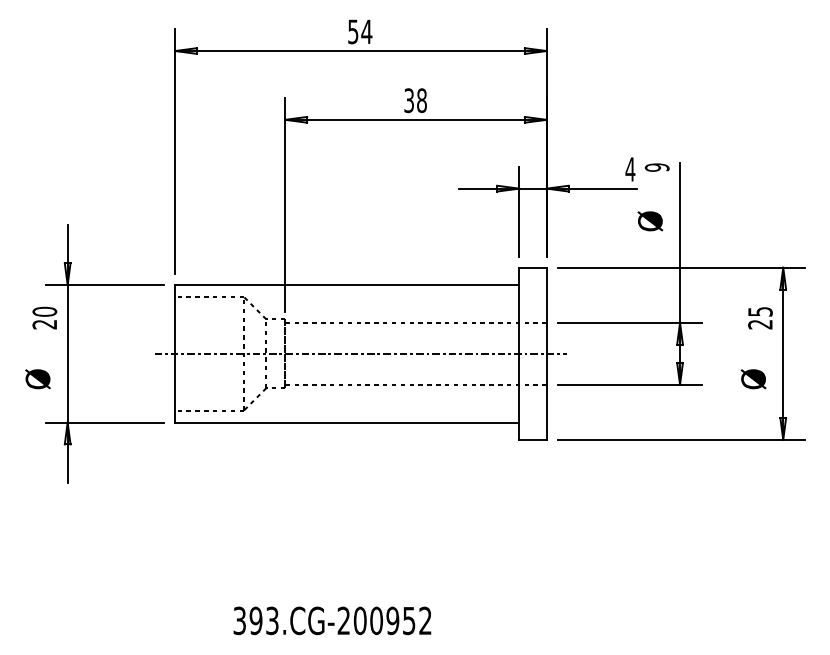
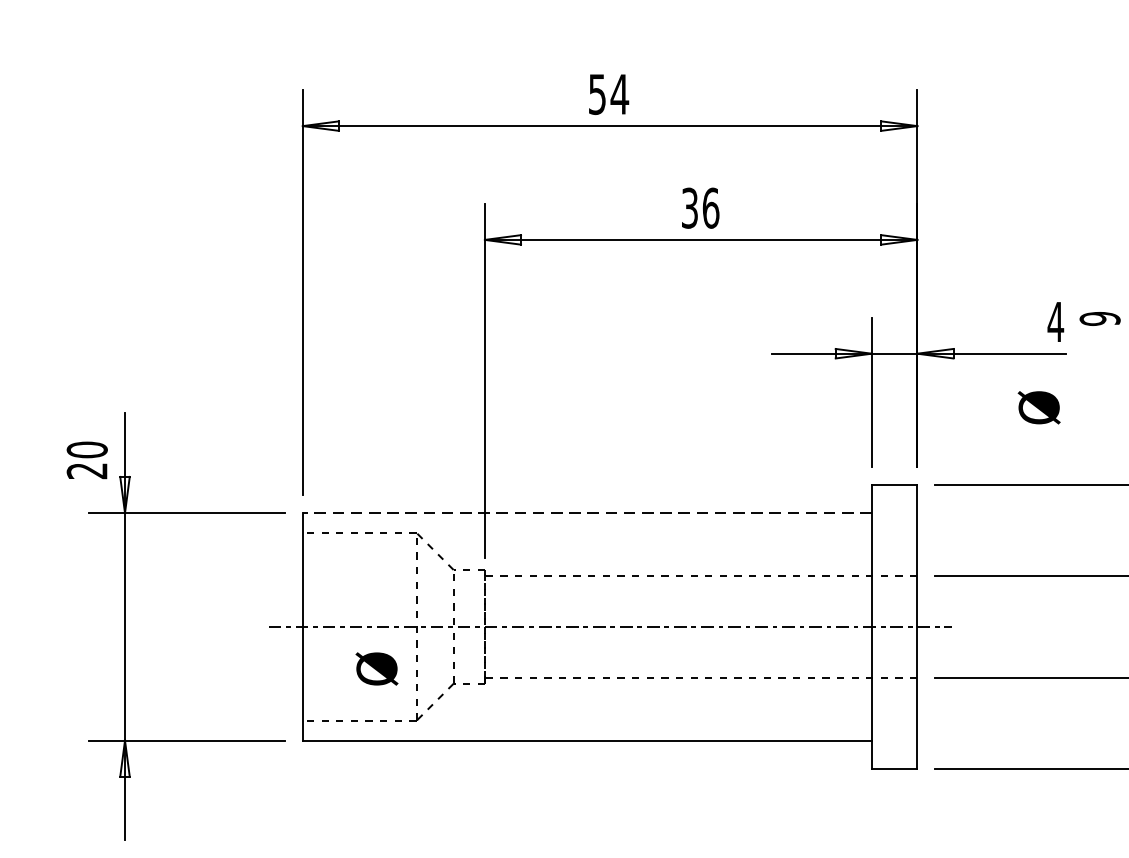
text: (422, 100) -> (711, 207), 38 -> 36
text: (650, 221) -> (1039, 408), moved
line: (346, 284) -> (586, 512), solid -> dashed
text: (44, 317) -> (86, 459), moved
text: (37, 379) -> (376, 669), moved

